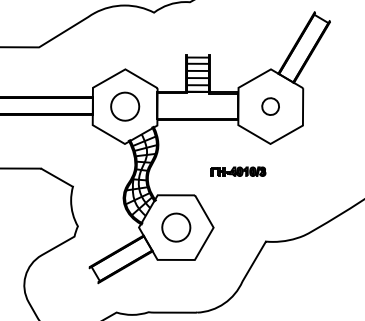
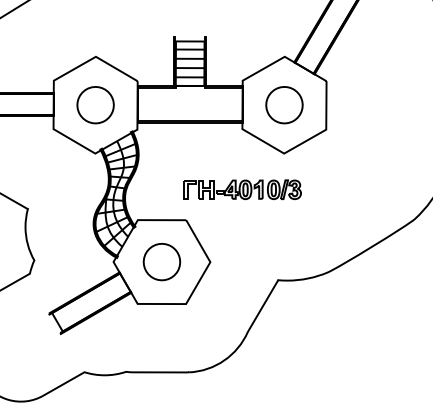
part: (270, 106) -> (284, 104), size x1.67
part: (238, 171) -> (242, 189), size x1.67

